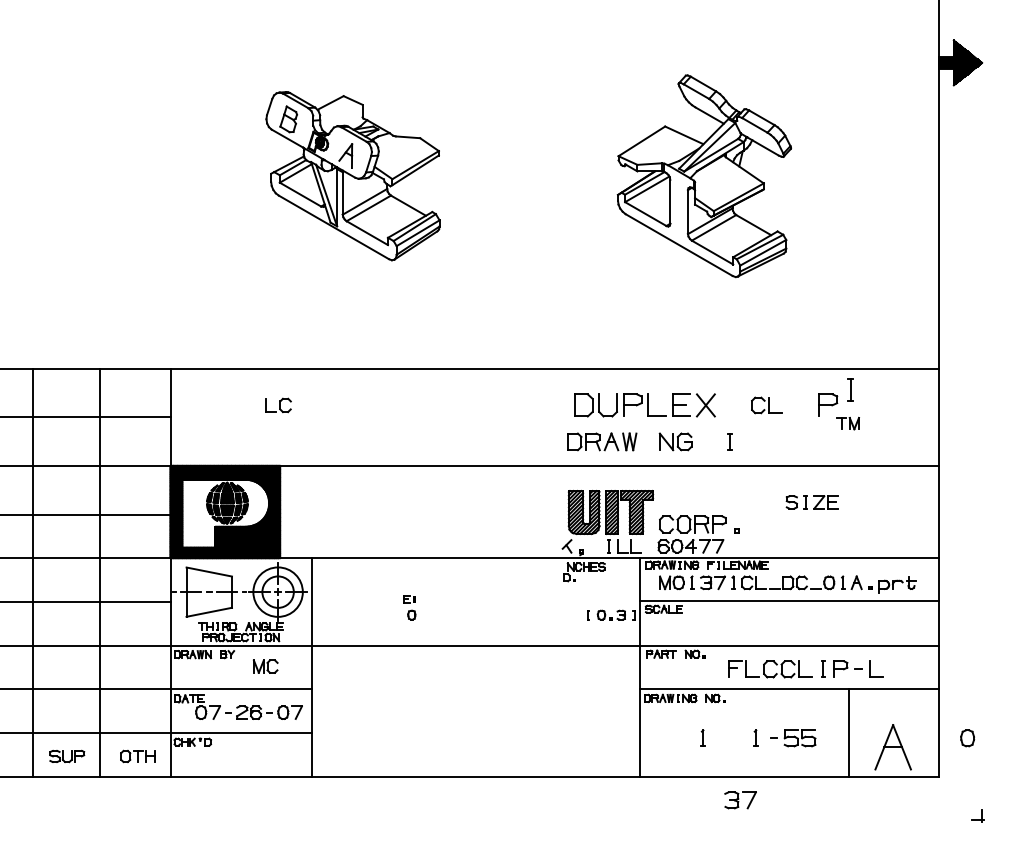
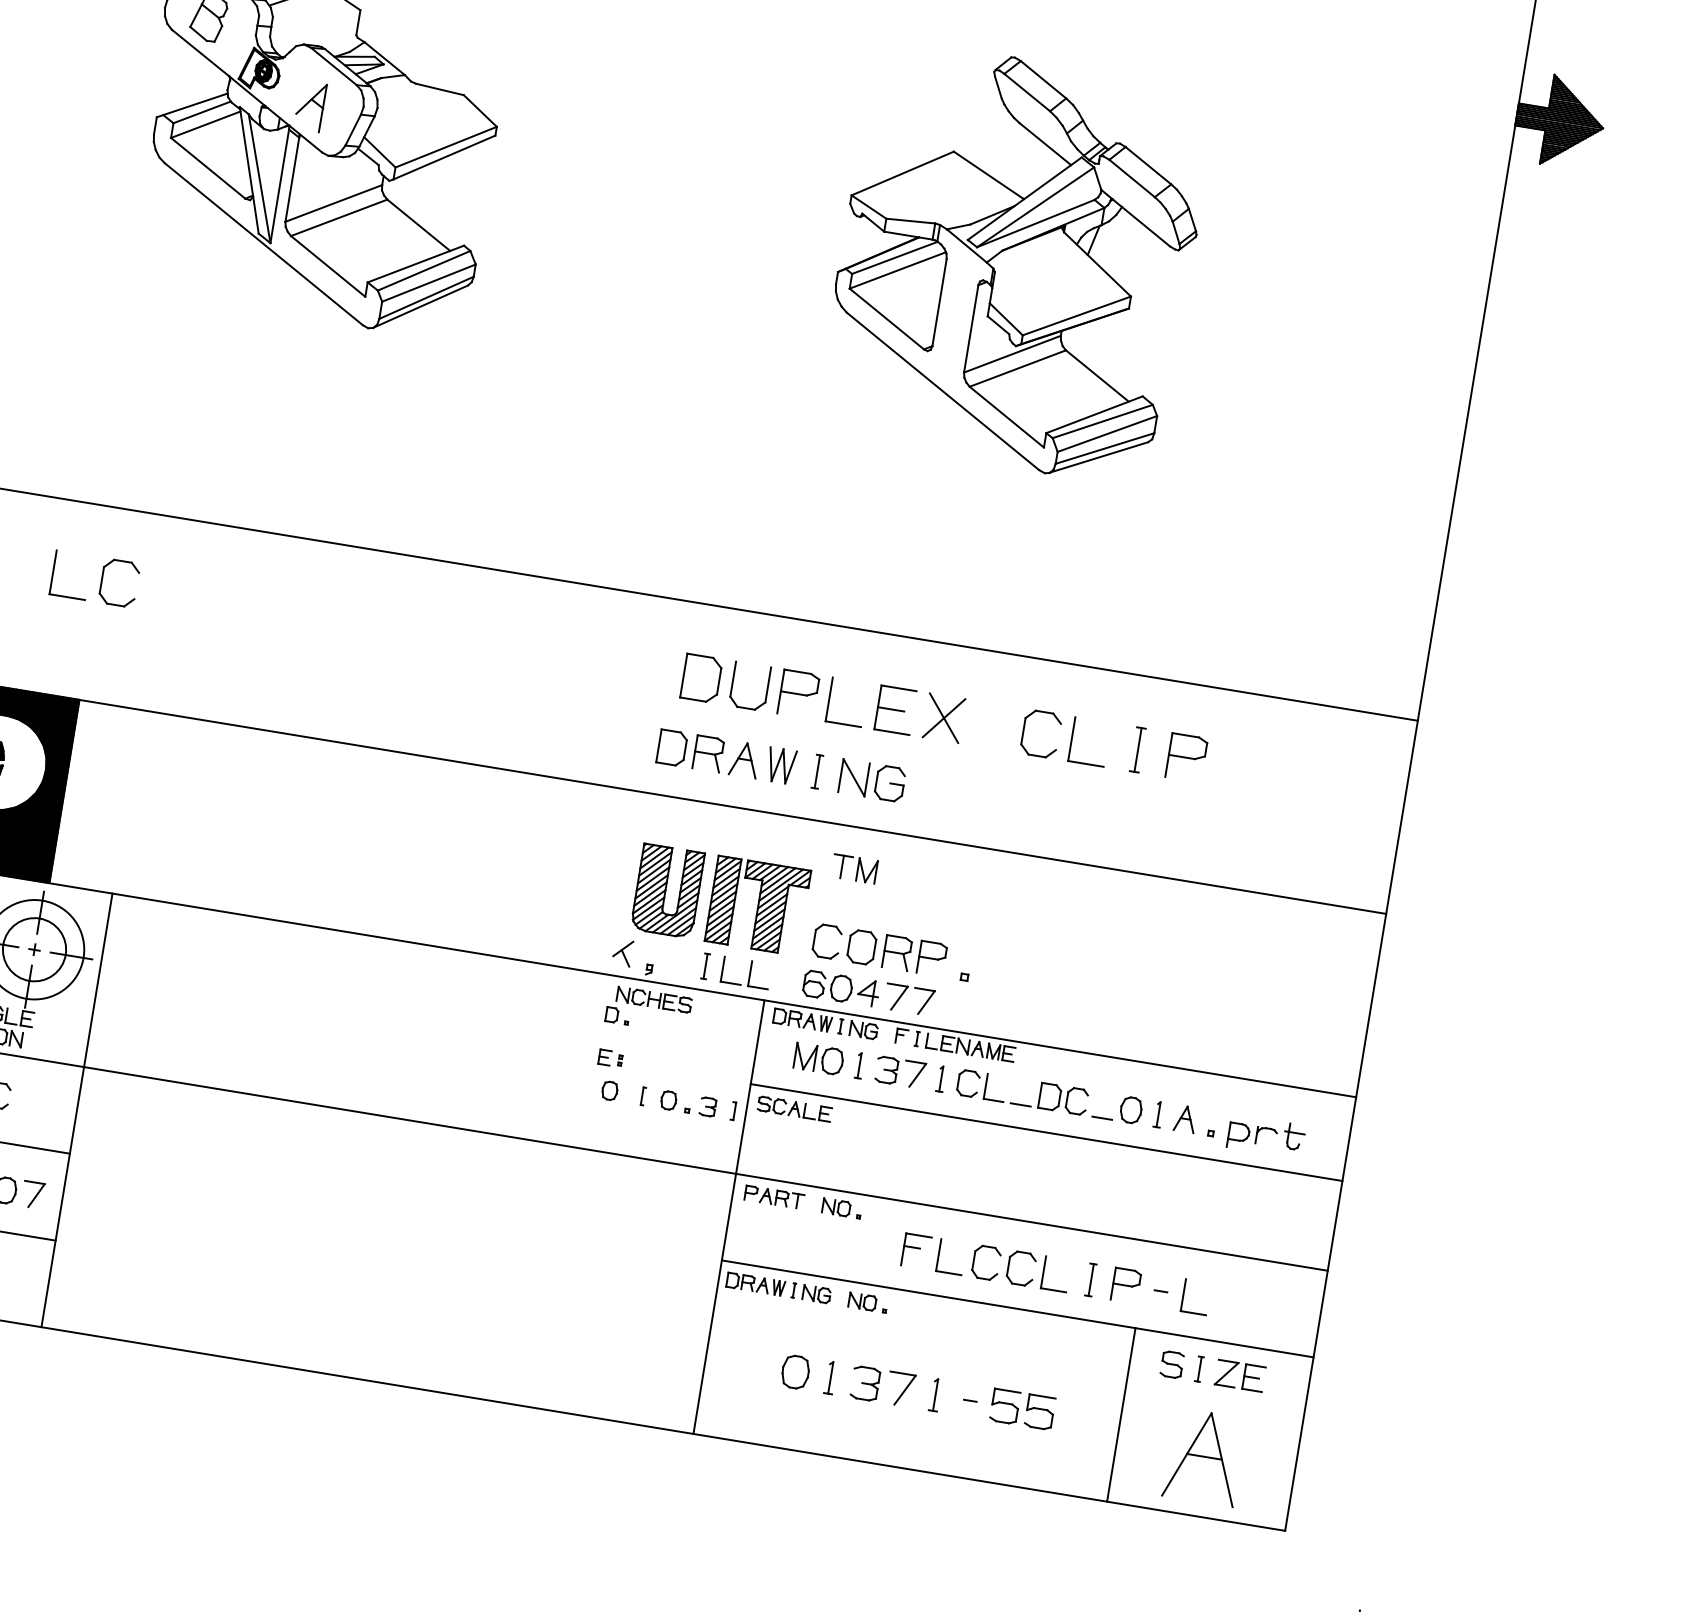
part: (850, 389) -> (1137, 748), moved
part: (278, 405) -> (95, 579), size x1.67
part: (766, 405) -> (1064, 738), size x1.43
part: (847, 423) -> (853, 868), moved
part: (729, 441) -> (816, 770), moved
part: (811, 502) -> (1211, 1371), moved
part: (409, 607) -> (607, 1074), moved
part: (967, 738) -> (795, 1372), moved
part: (740, 800) -> (882, 1386), moved

